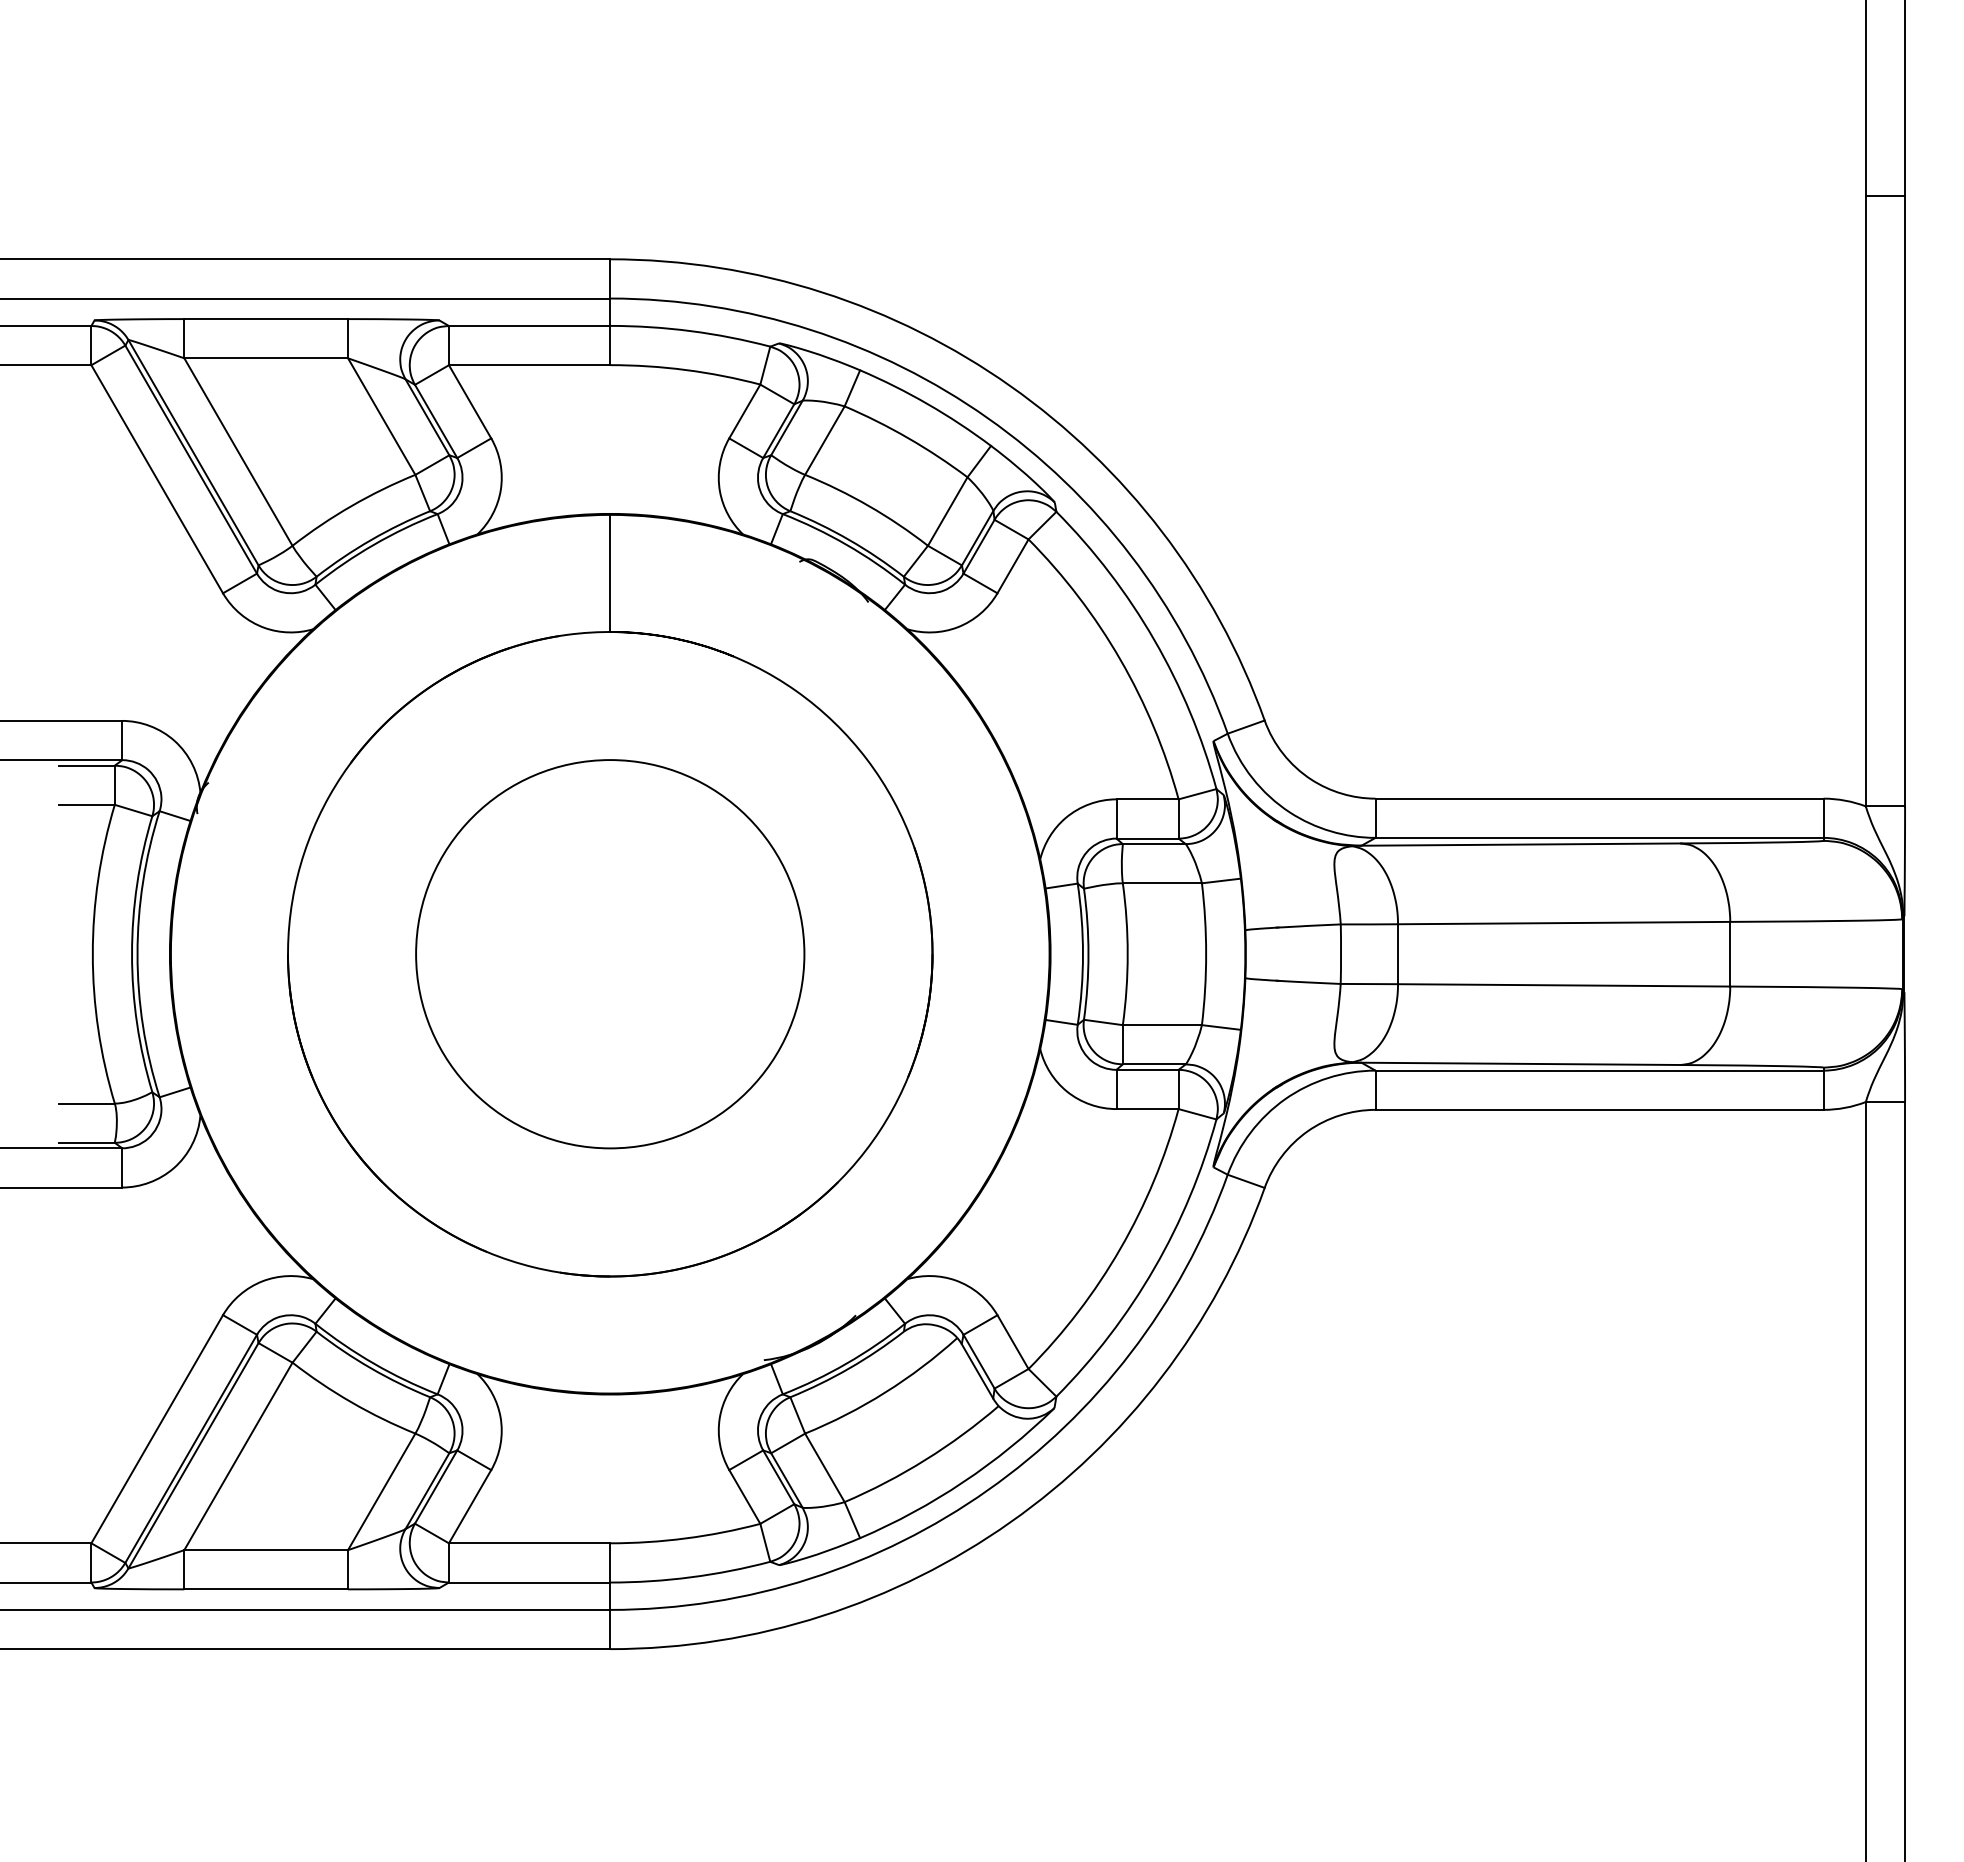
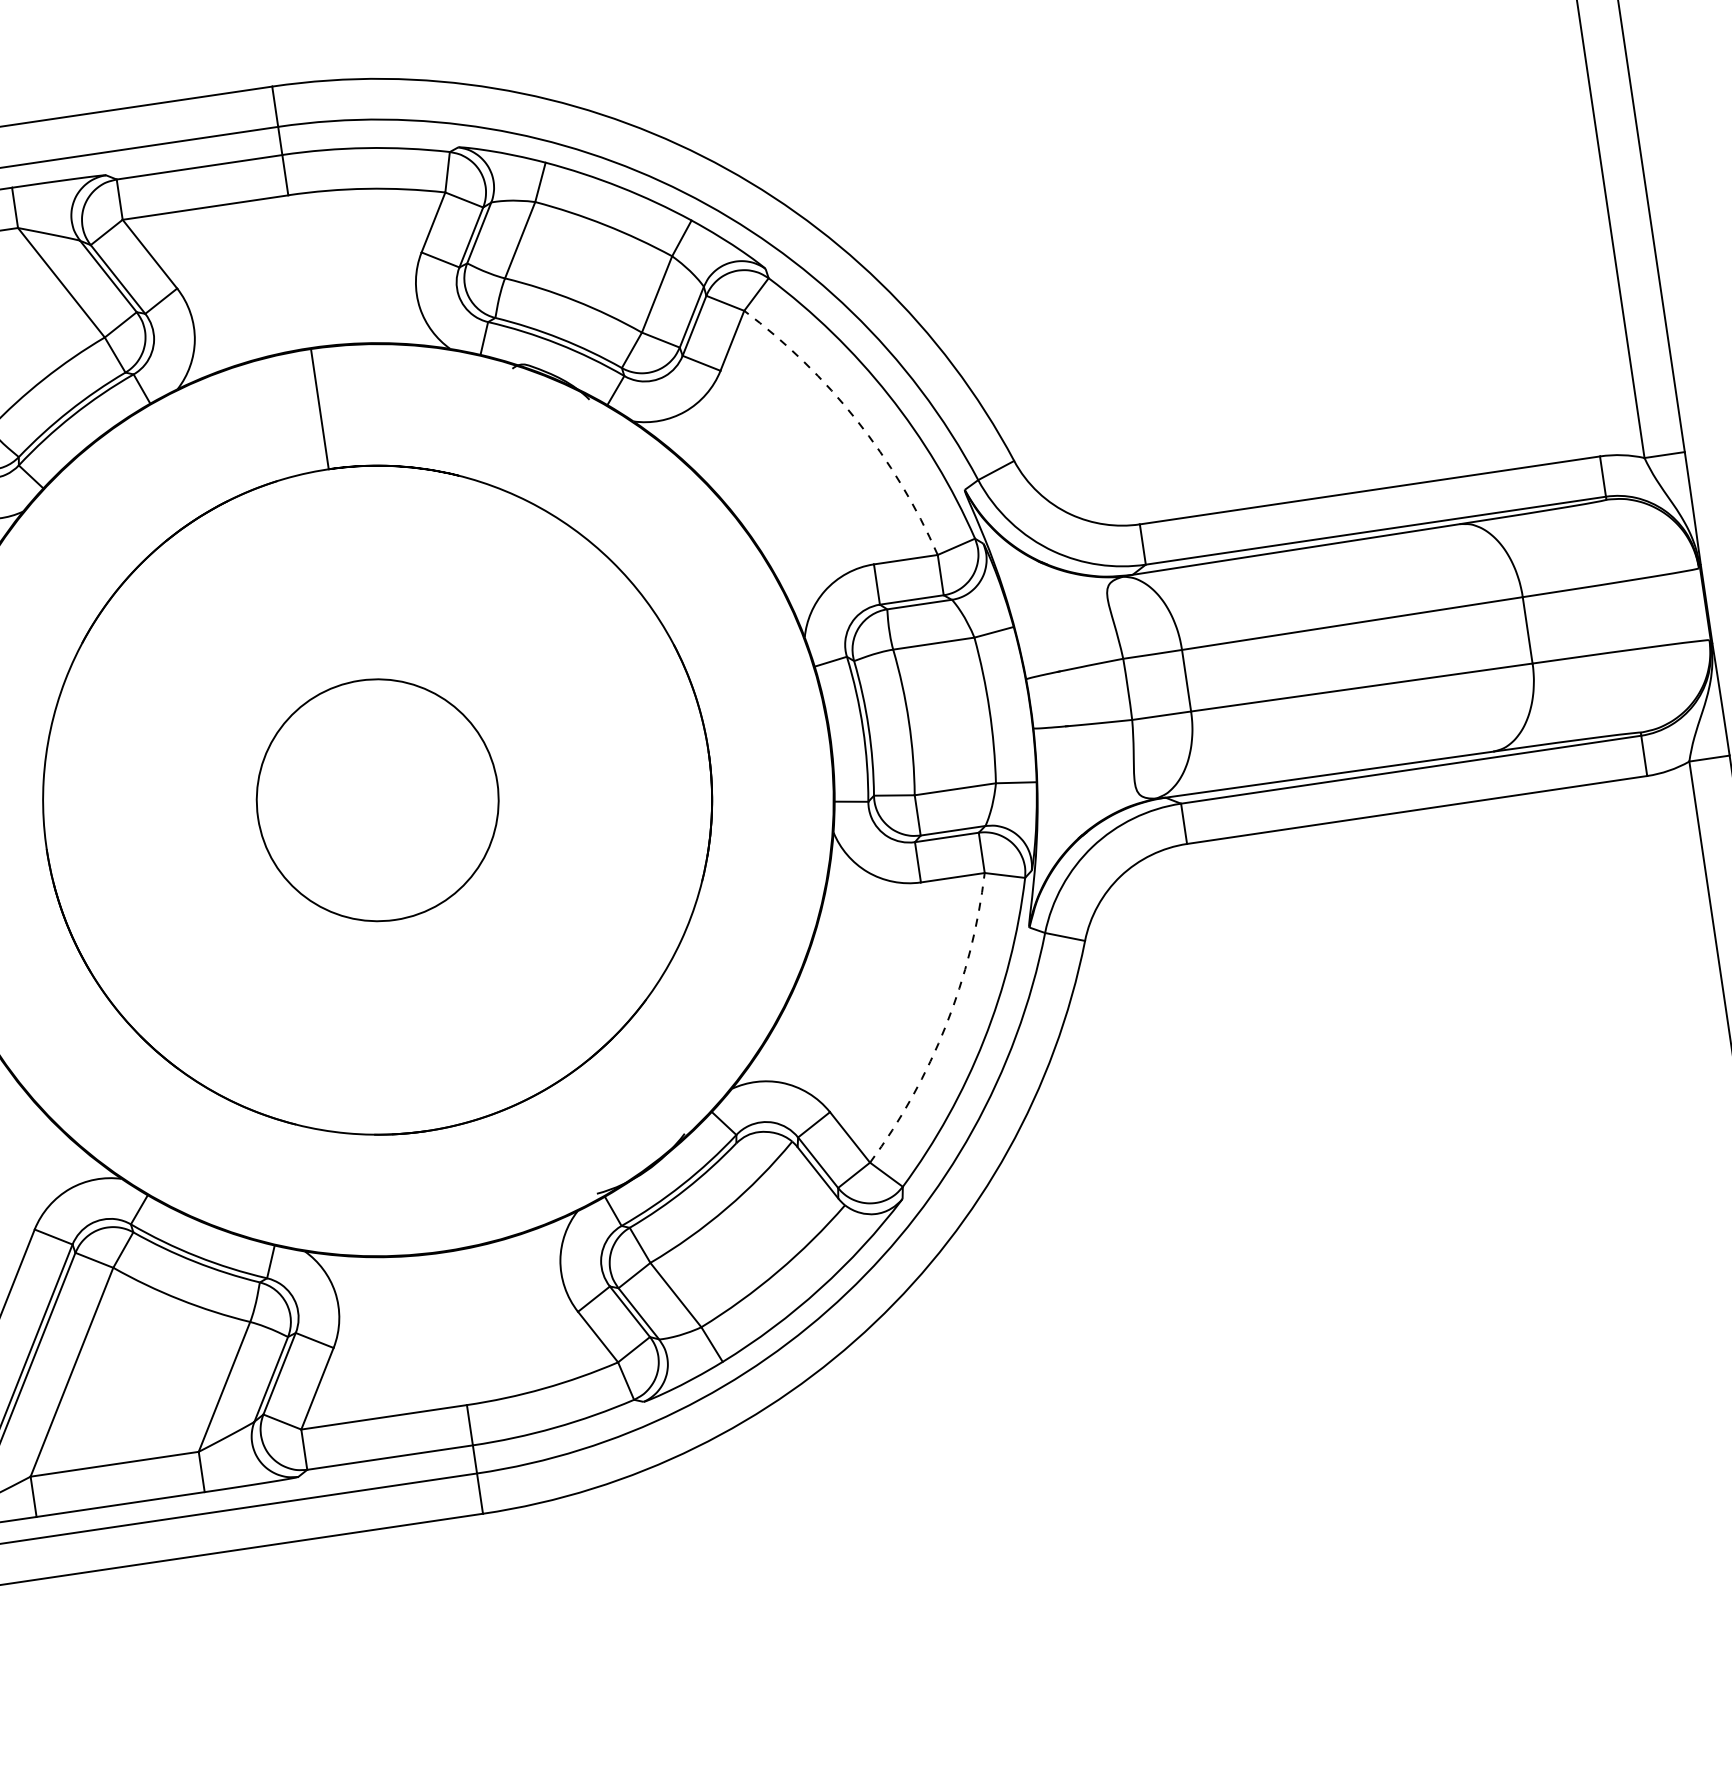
arc: (1120, 659) -> (856, 420), solid -> dashed
circle: (610, 954) -> (377, 800), size x0.6
arc: (1120, 1248) -> (946, 1024), solid -> dashed

